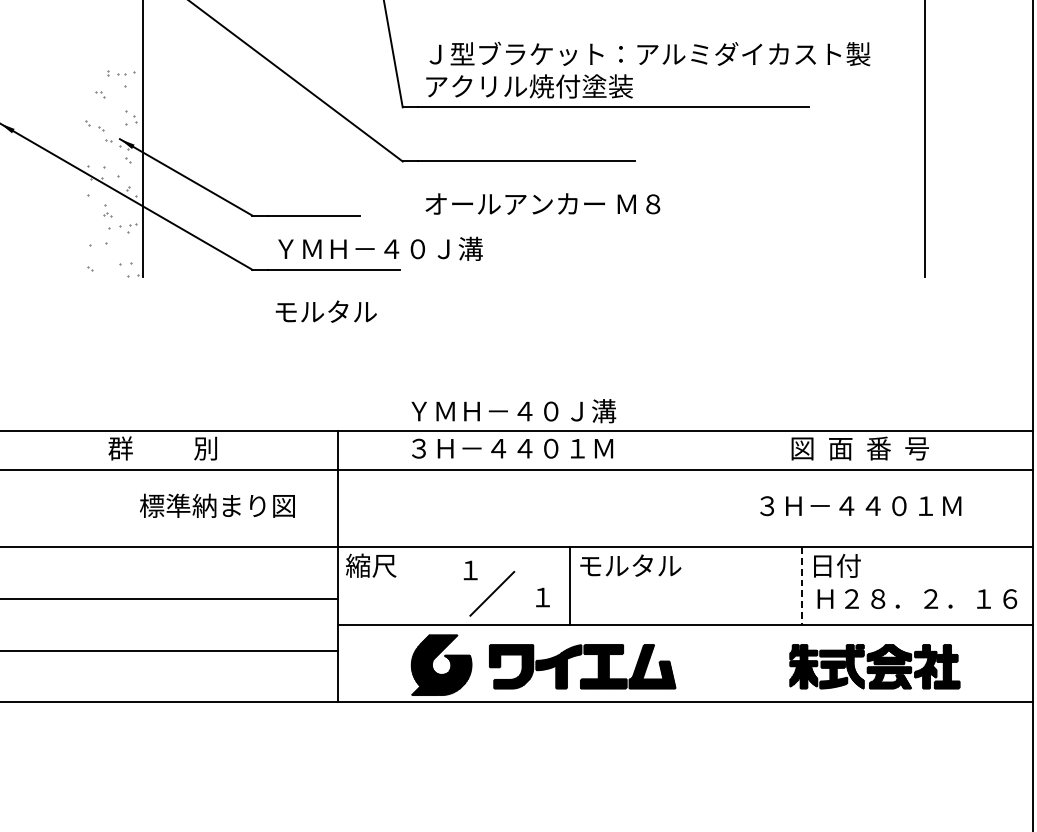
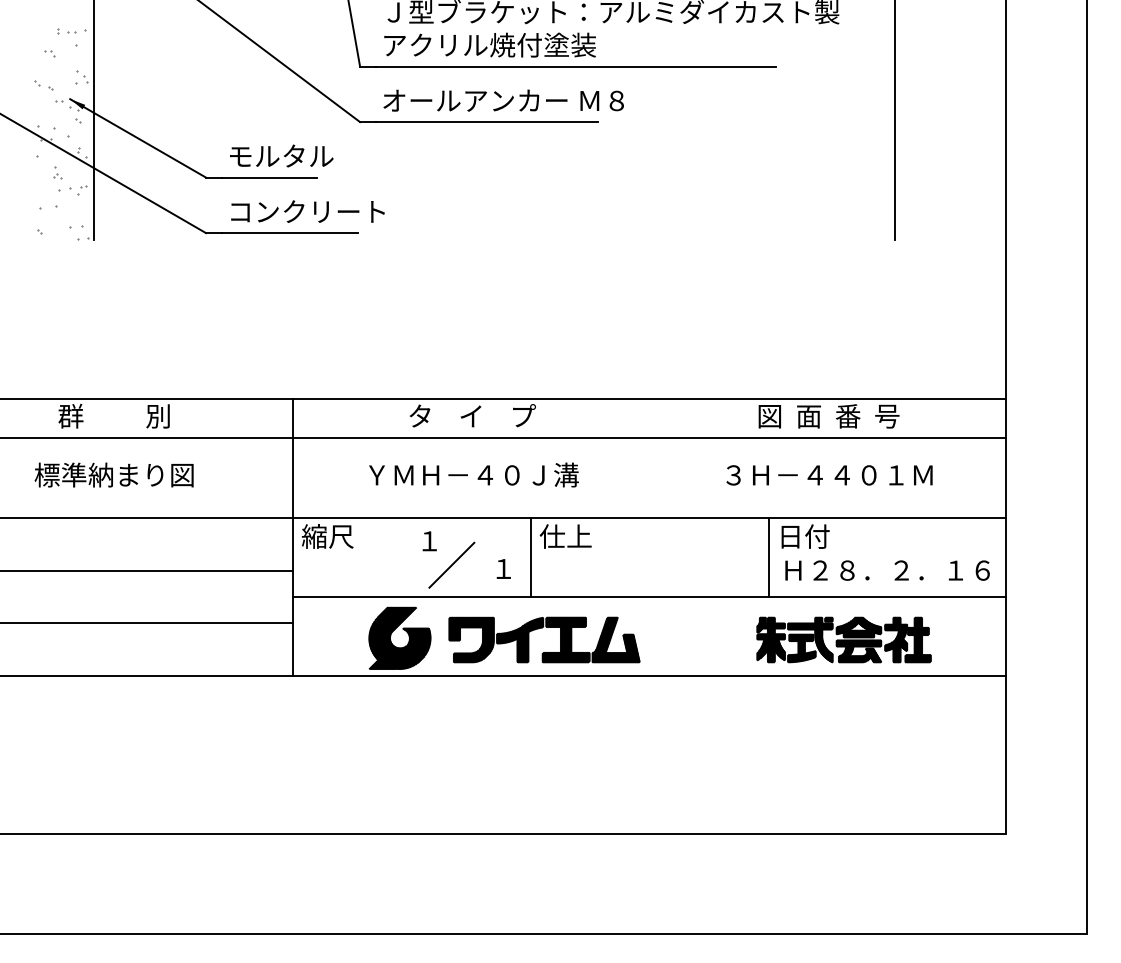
text: (542, 203) -> (503, 100), moved
text: (379, 248) -> (336, 211), ＹＭＨ－４０Ｊ溝 -> コンクリート
text: (326, 311) -> (281, 155), moved
text: (513, 410) -> (473, 474), moved
text: (512, 447) -> (472, 415), ３Ｈ－４４０１Ｍ -> タ    イ    プ
text: (216, 505) -> (113, 474), moved
text: (629, 565) -> (592, 536), モルタル -> 仕上
line: (802, 586) -> (769, 557), dashed -> solid

